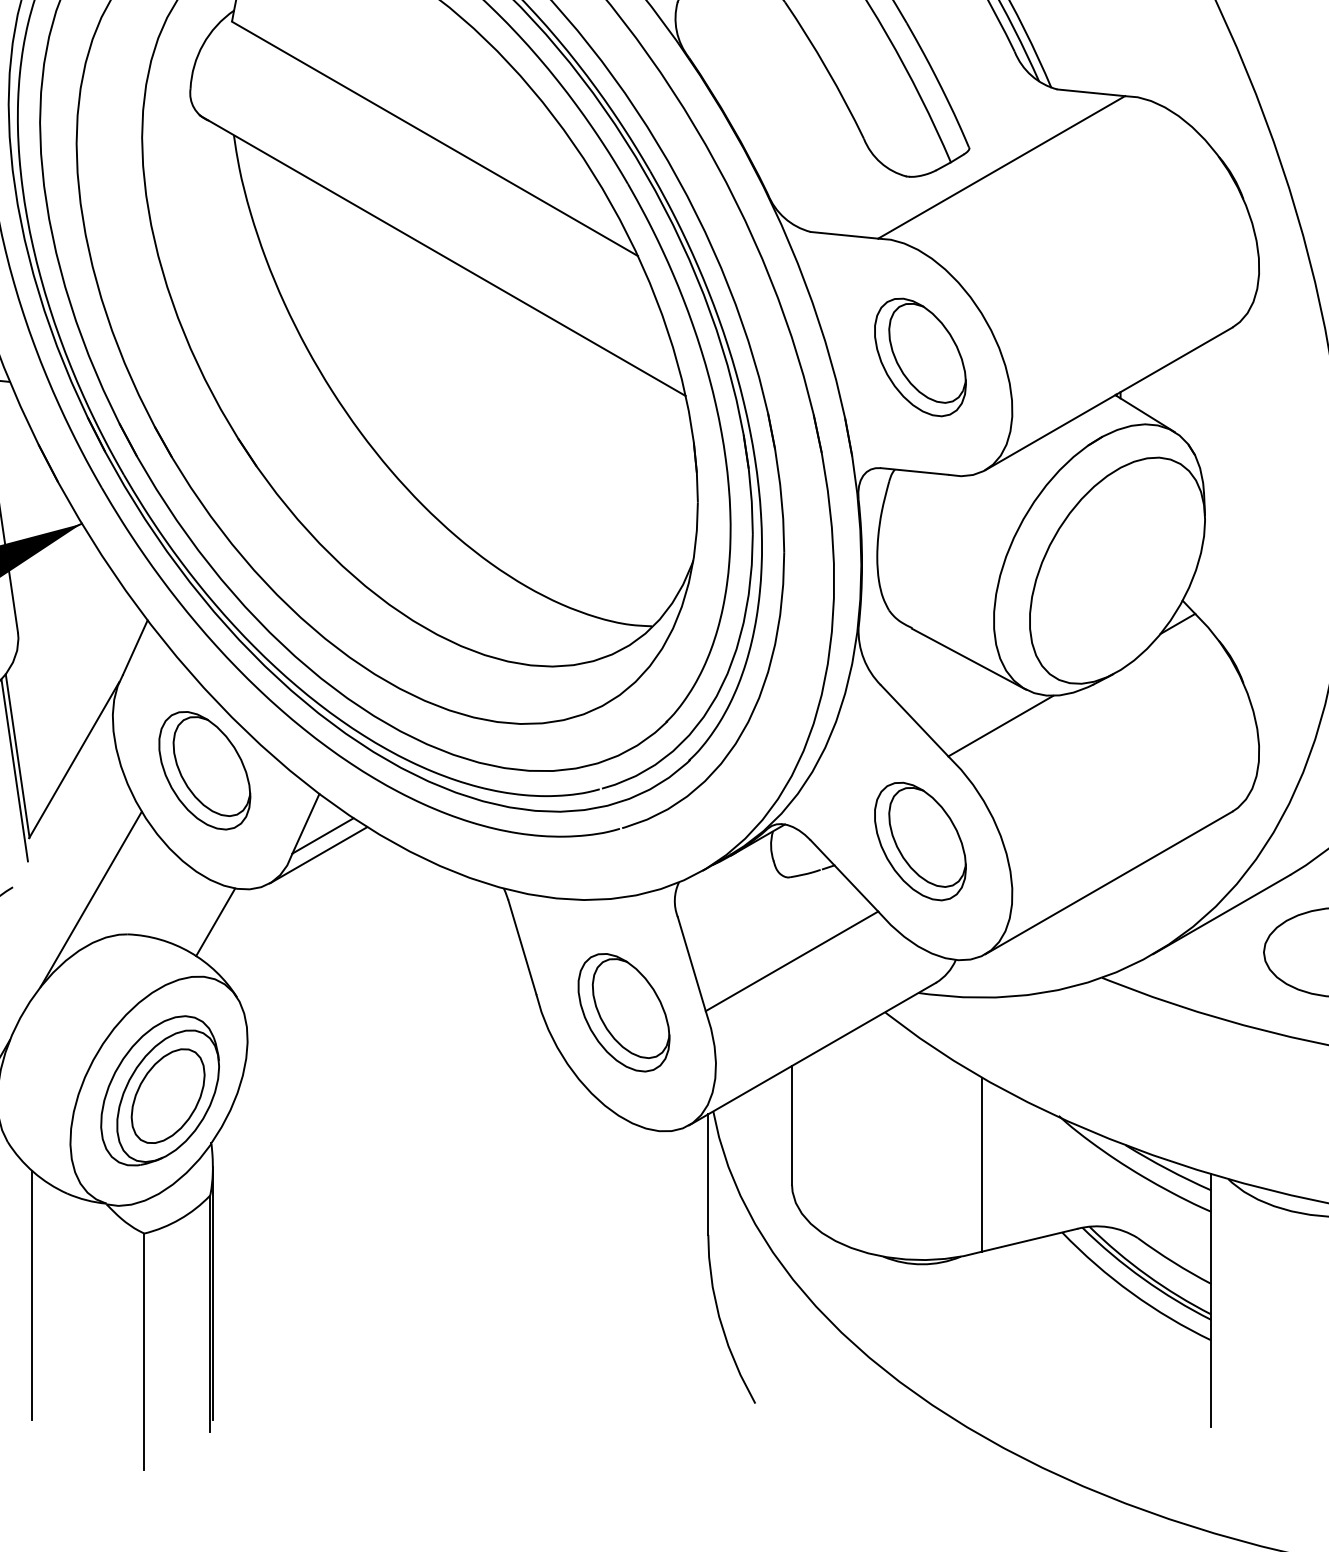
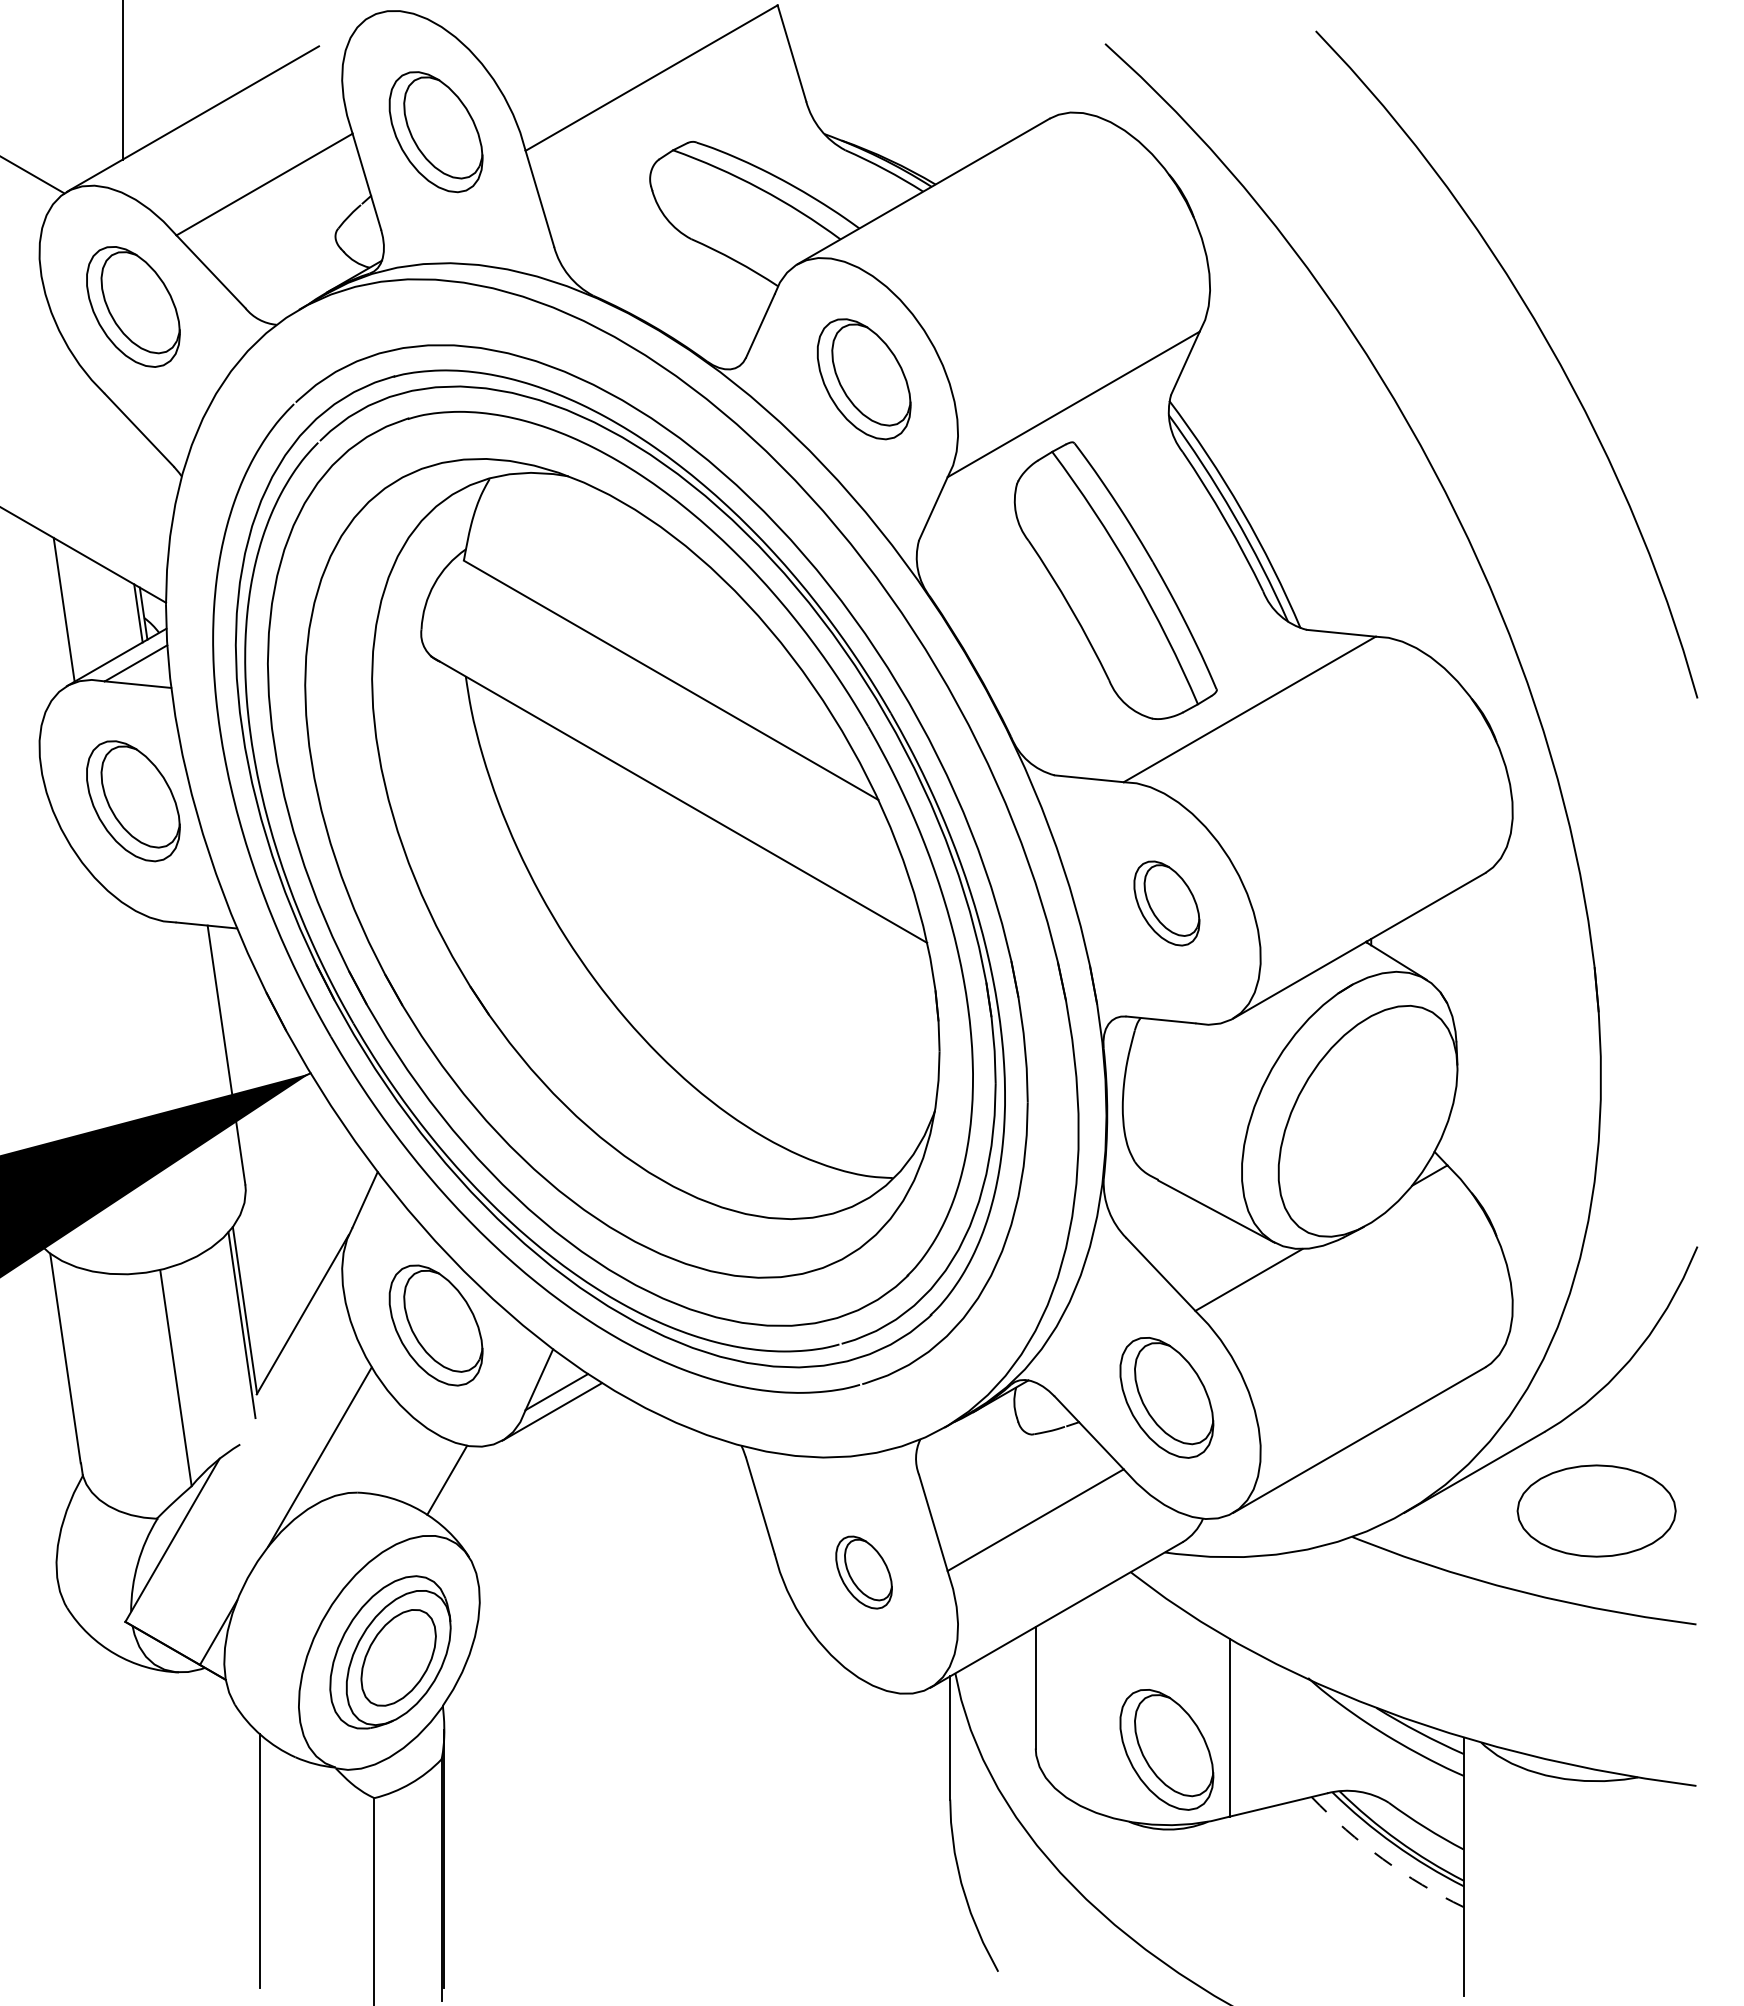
part: (920, 357) -> (1166, 903), size x0.7
part: (623, 1012) -> (863, 1572), size x0.6
part: (920, 1185) -> (1166, 1749), added
arc: (1131, 1292) -> (1382, 1858), solid -> dashed

